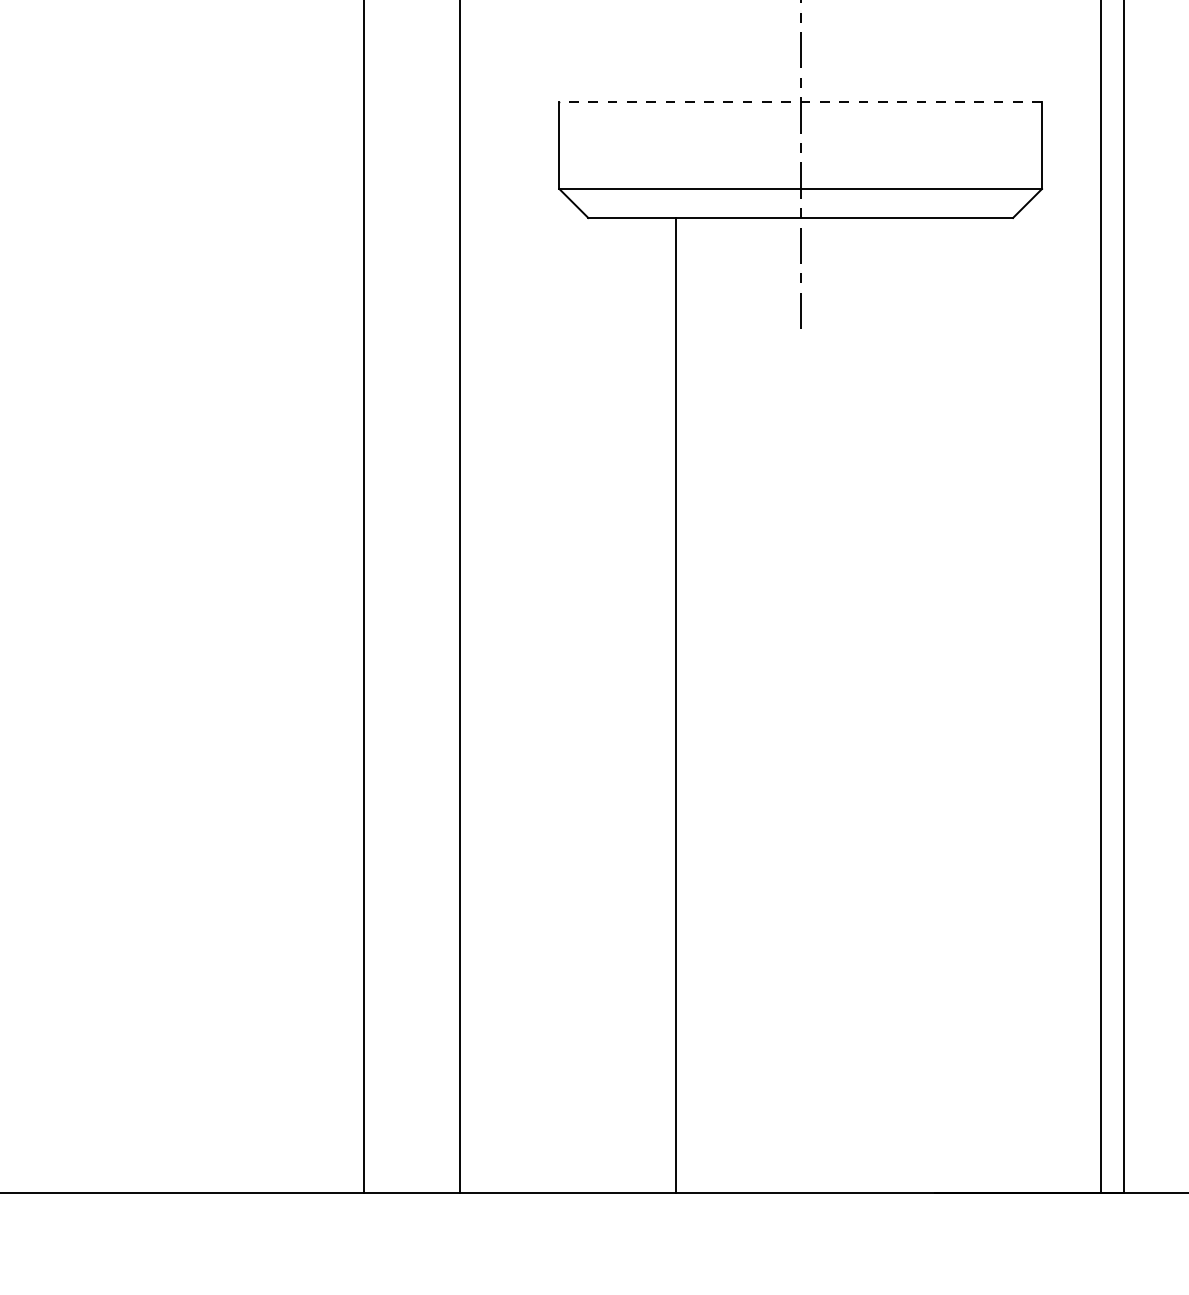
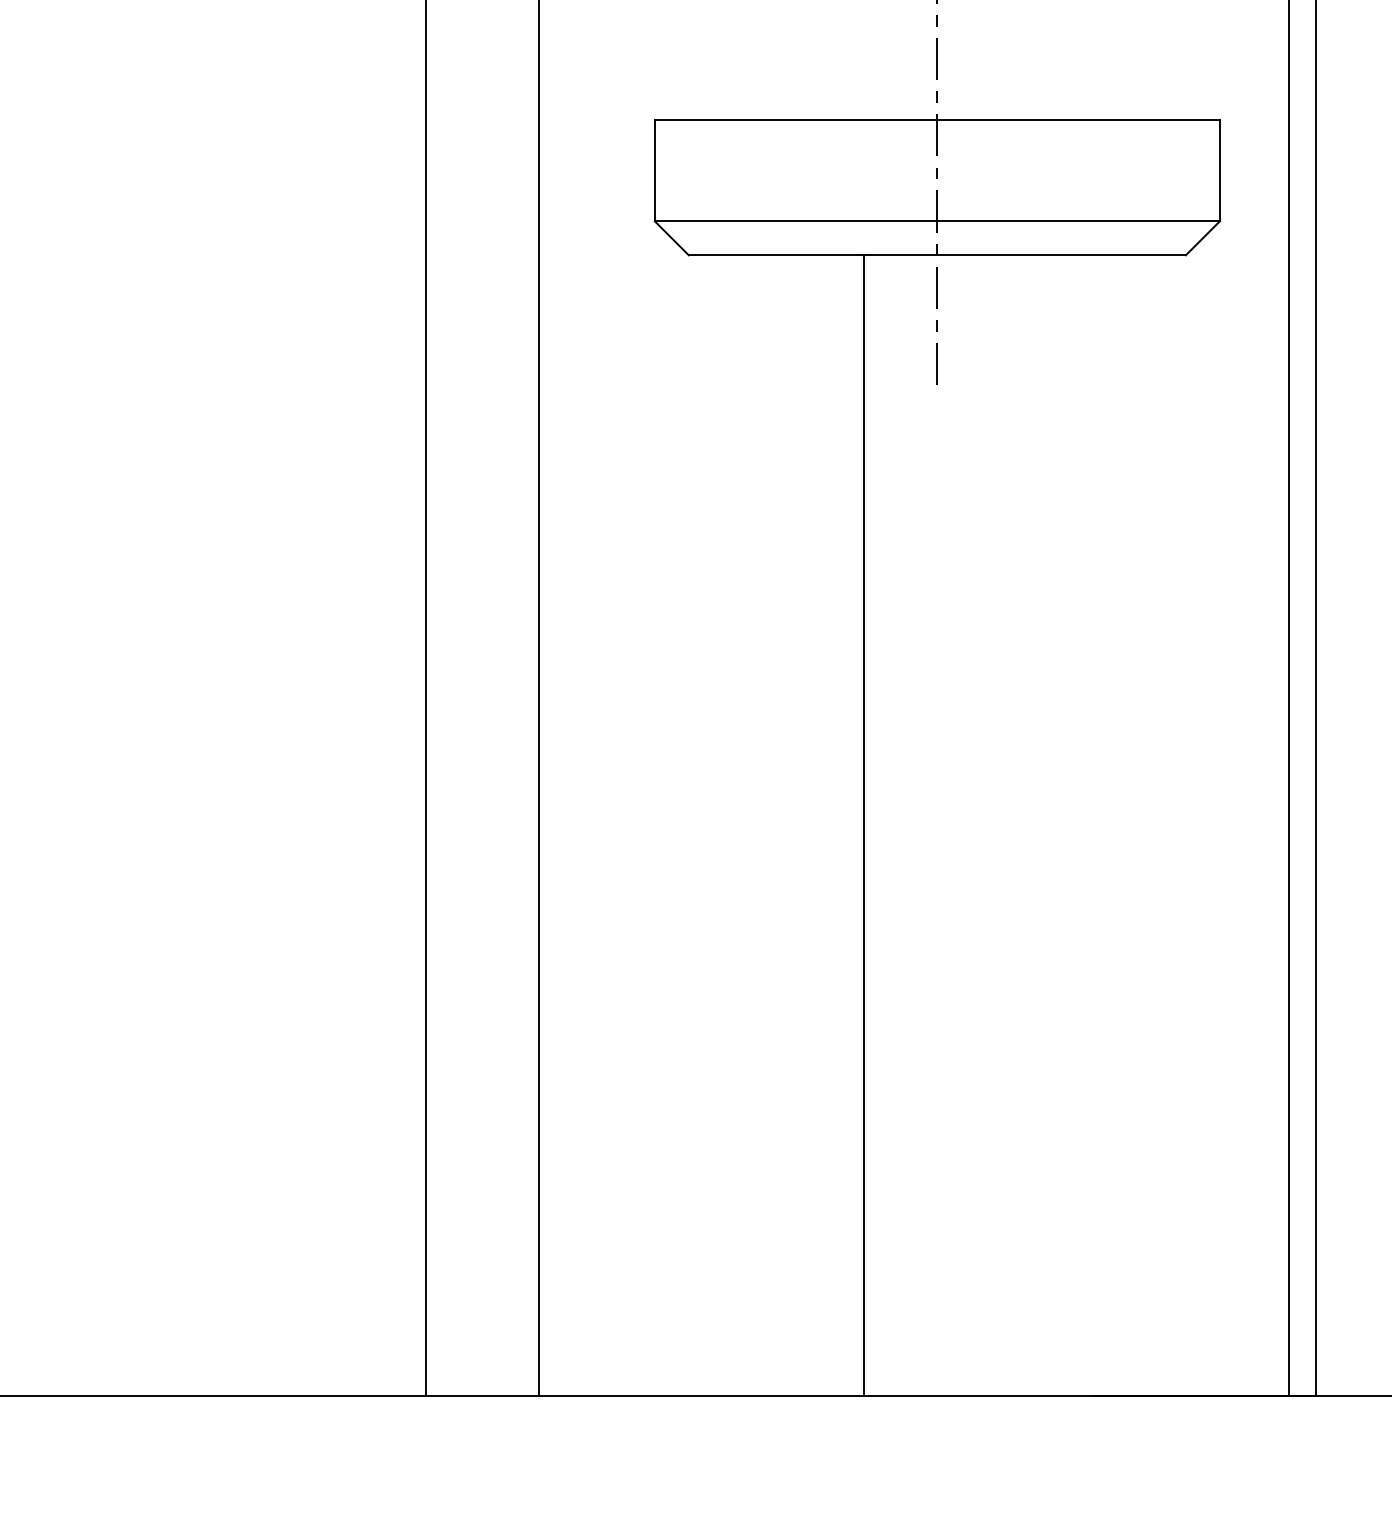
line: (800, 102) -> (937, 120), dashed -> solid
line: (675, 704) -> (863, 824), moved

